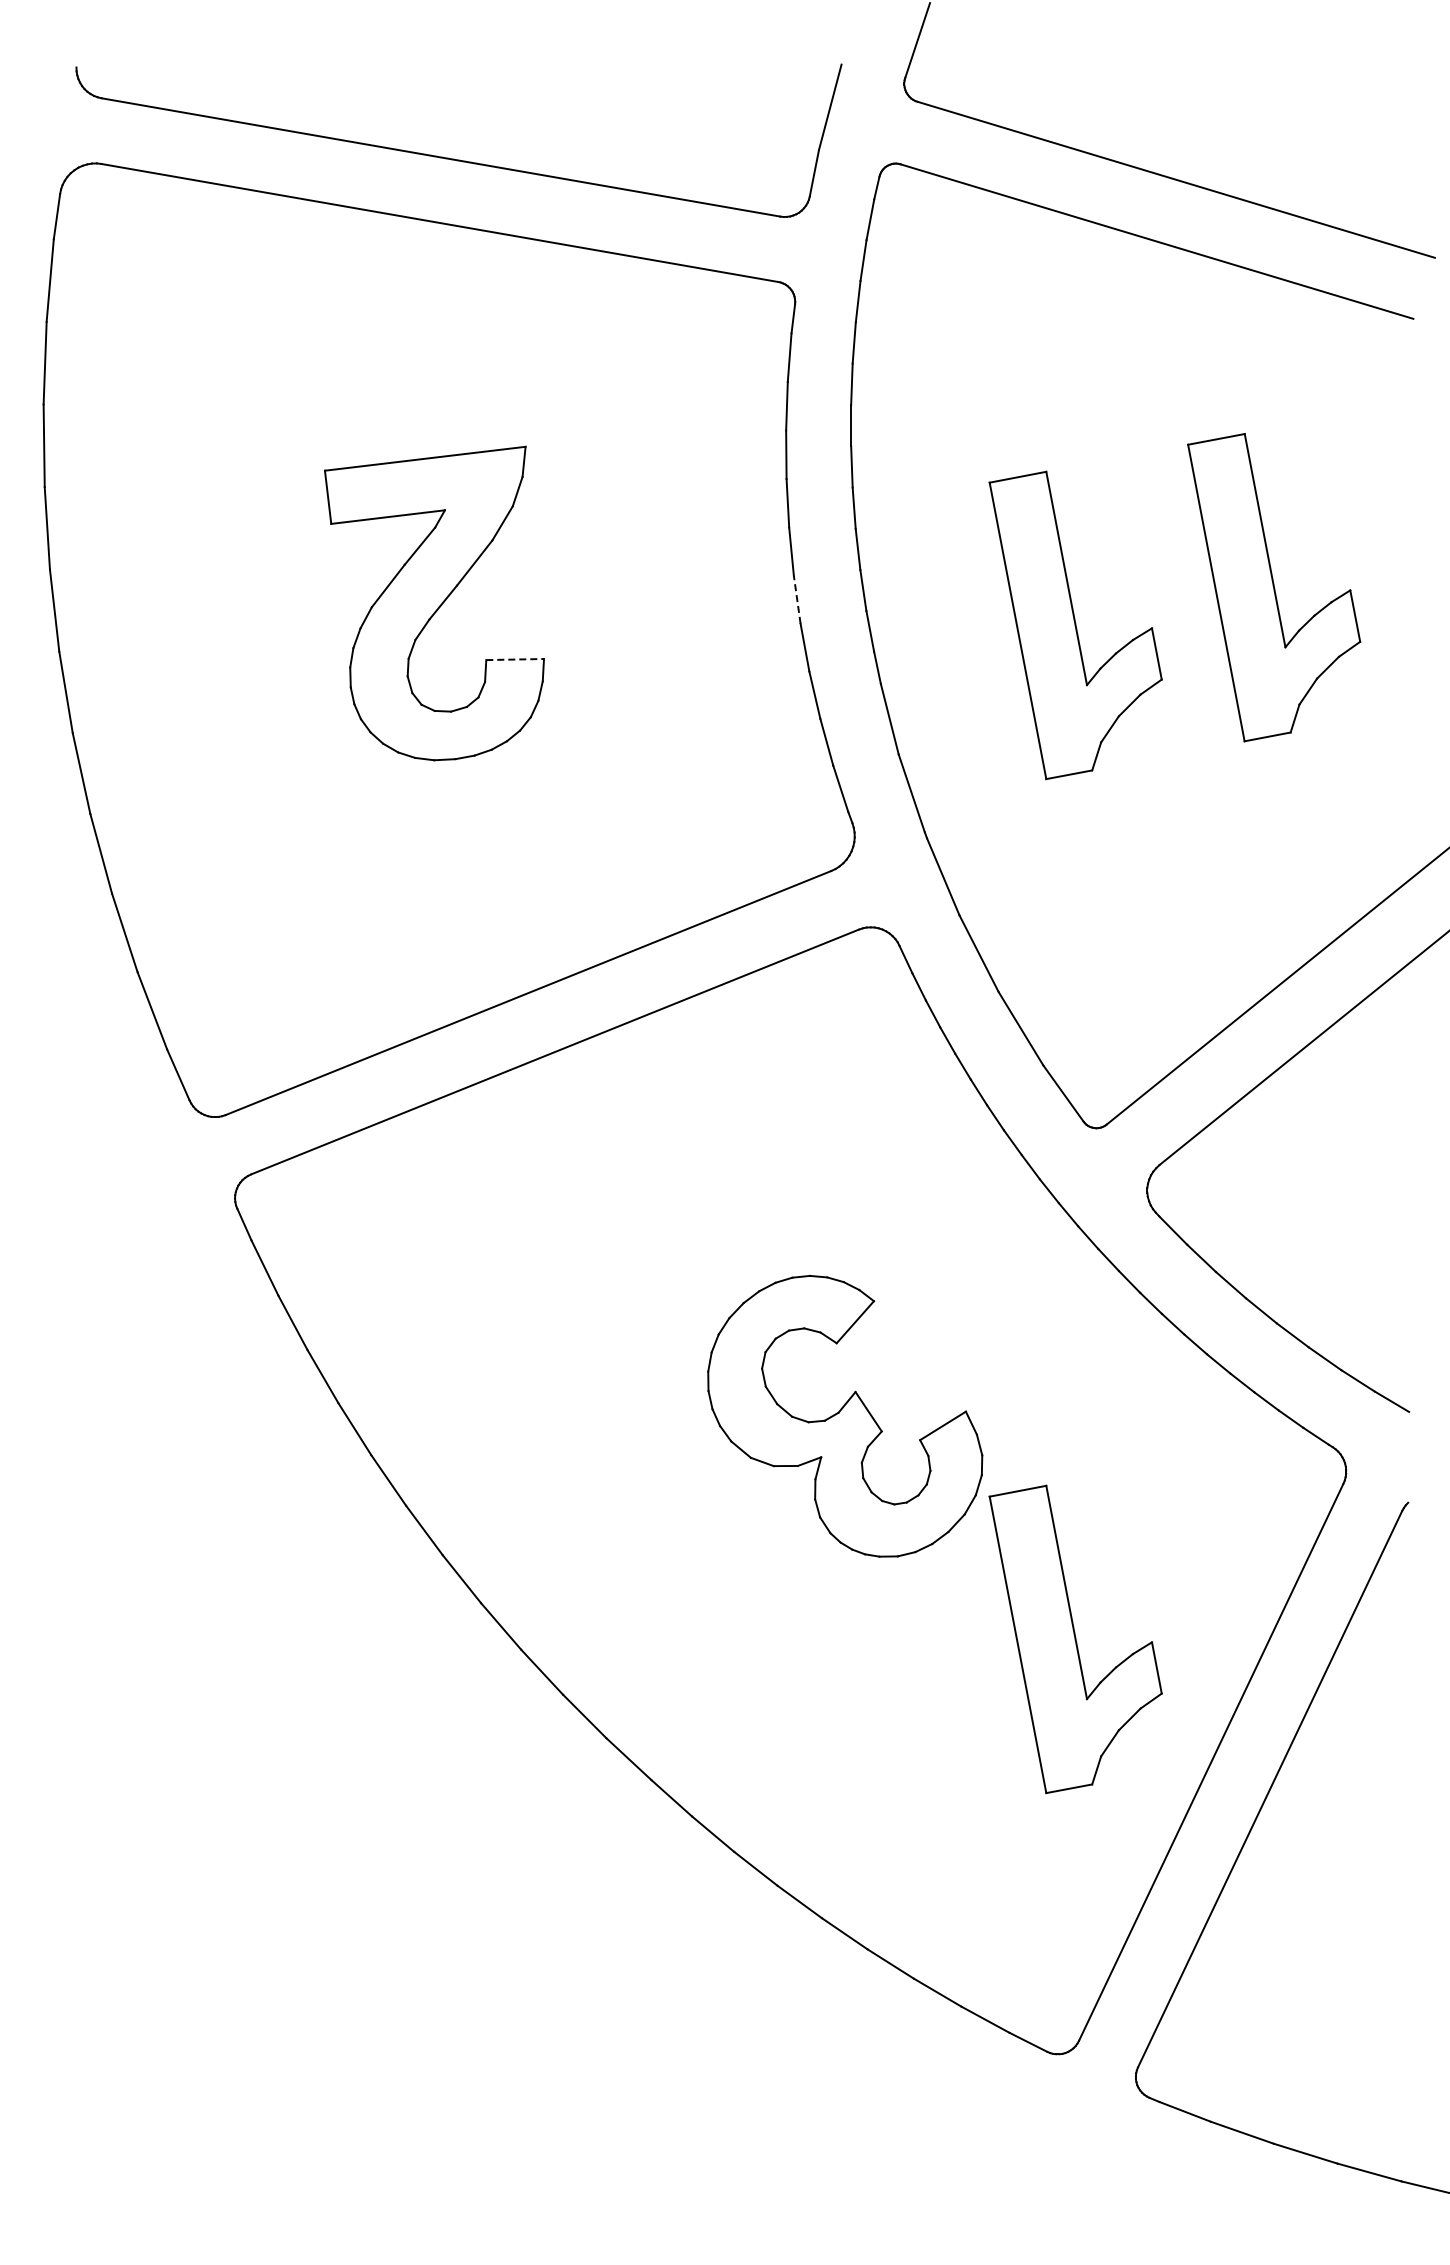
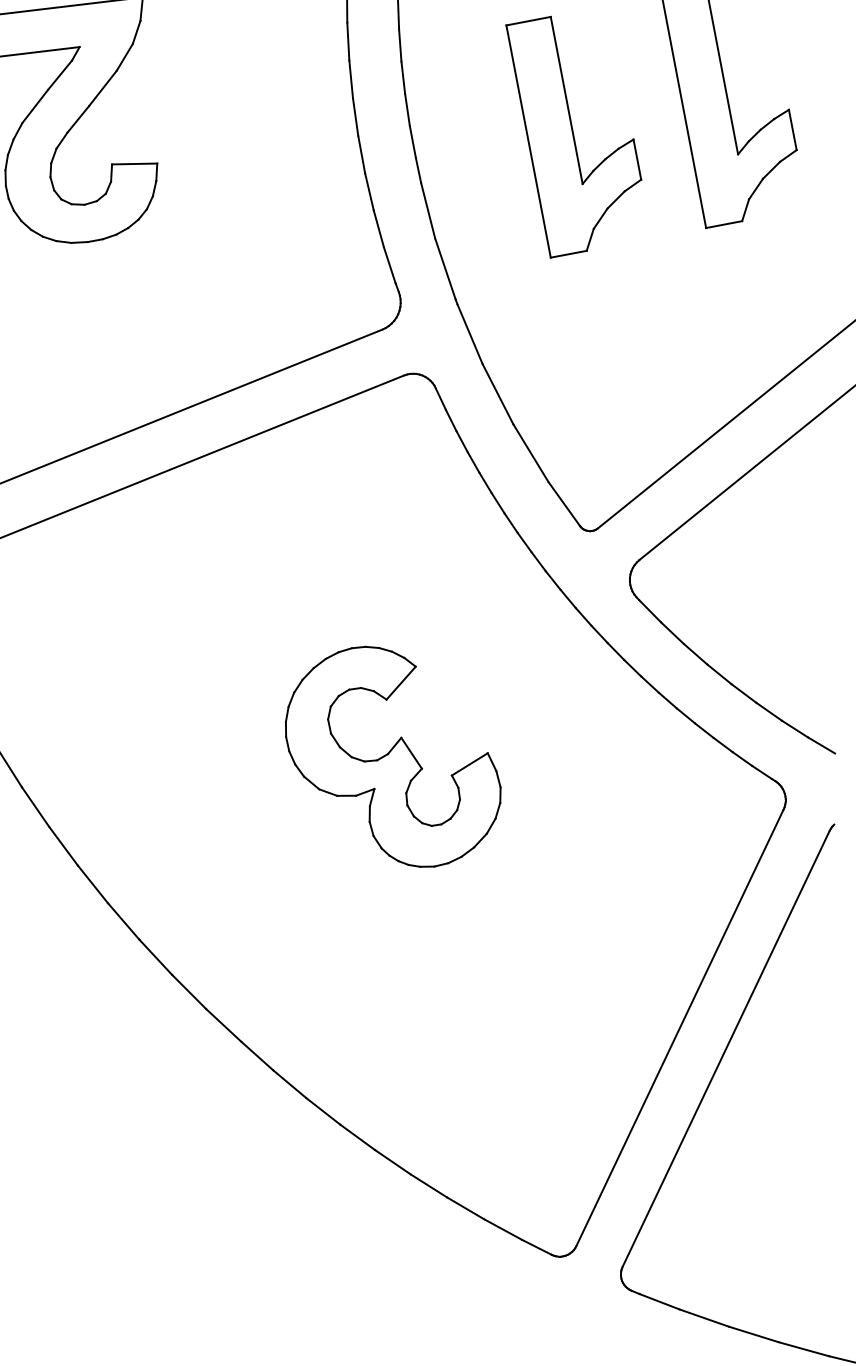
line: (797, 599) -> (355, 116), dashed -> solid
line: (515, 659) -> (134, 163), dashed -> solid
part: (1075, 1639) -> (573, 931), removed

